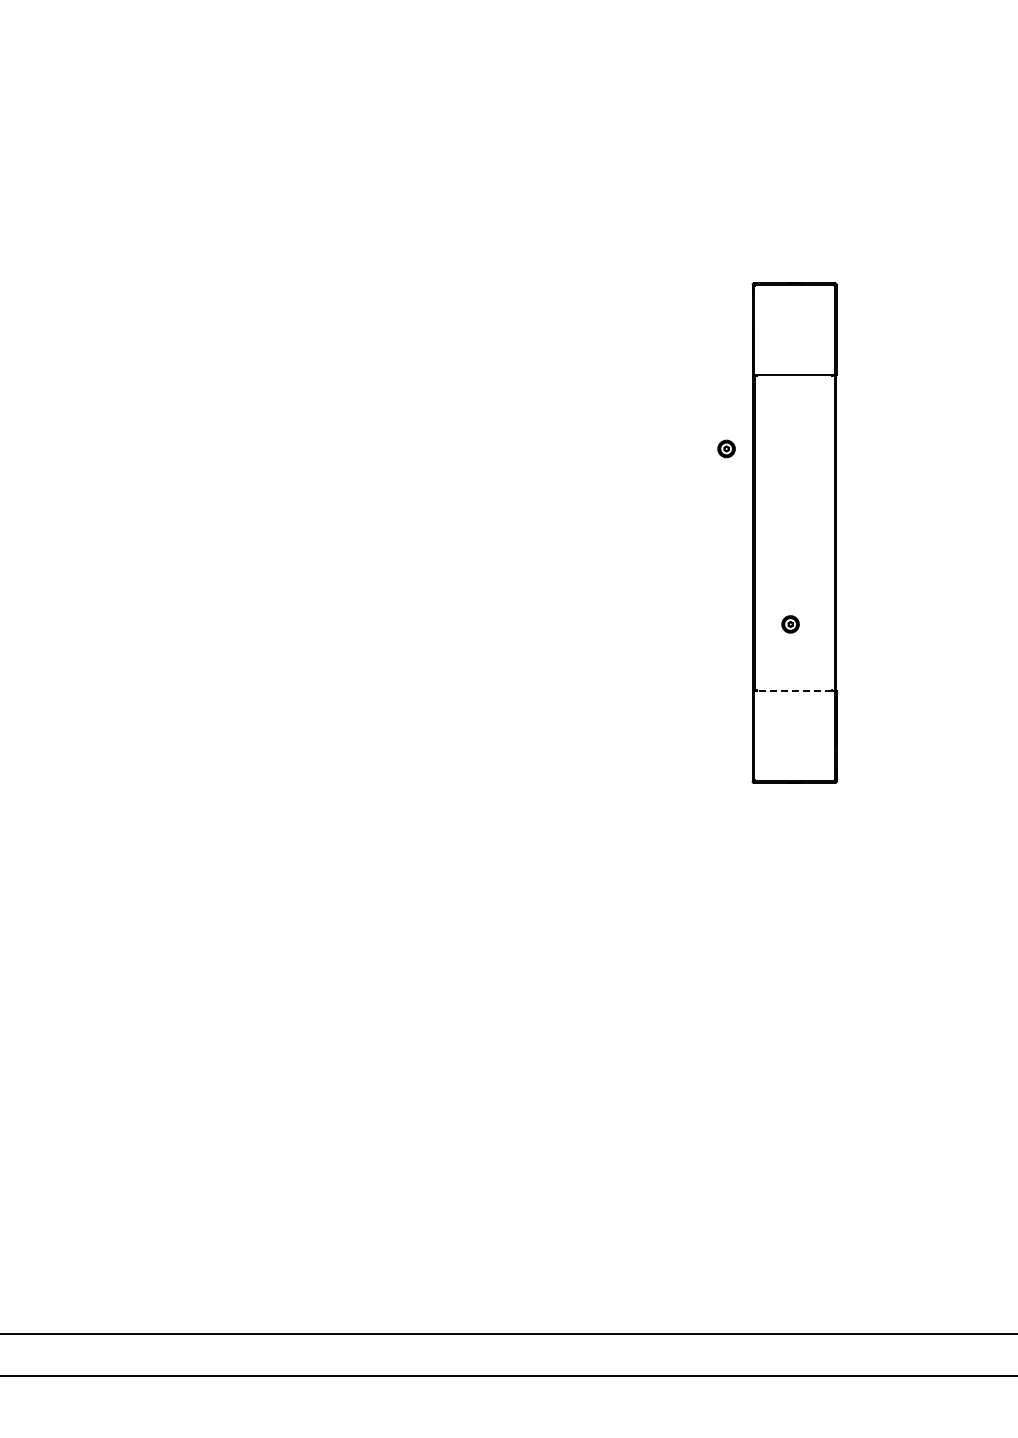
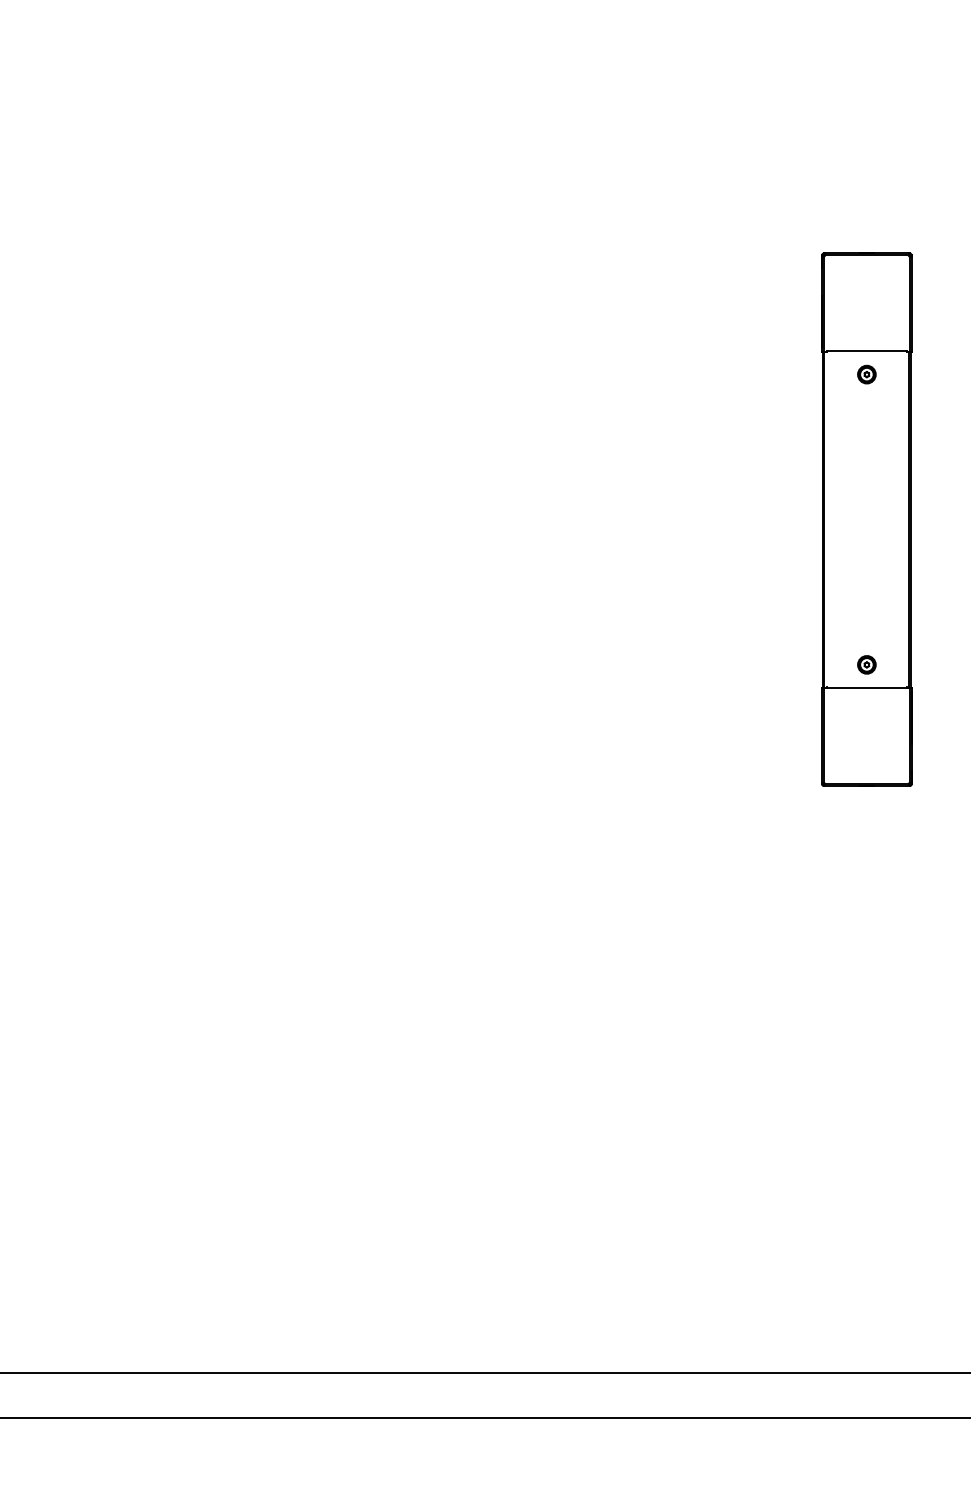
part: (726, 448) -> (866, 374), moved
part: (790, 624) -> (866, 664), moved
line: (794, 691) -> (866, 688), dashed -> solid

